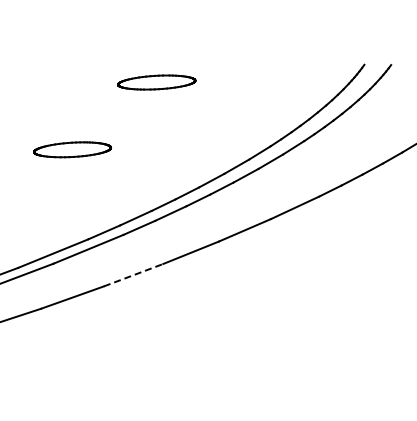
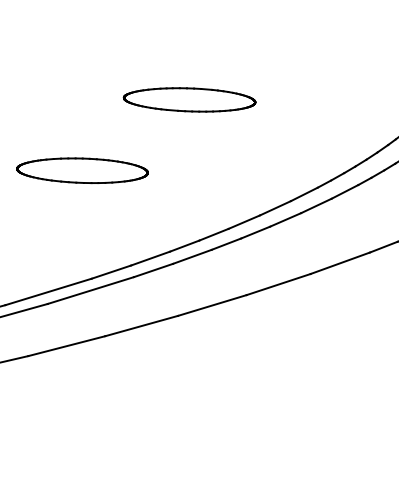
part: (156, 82) -> (189, 99), size x1.43
part: (72, 149) -> (82, 170), size x1.43
line: (133, 275) -> (141, 326), dashed -> solid

